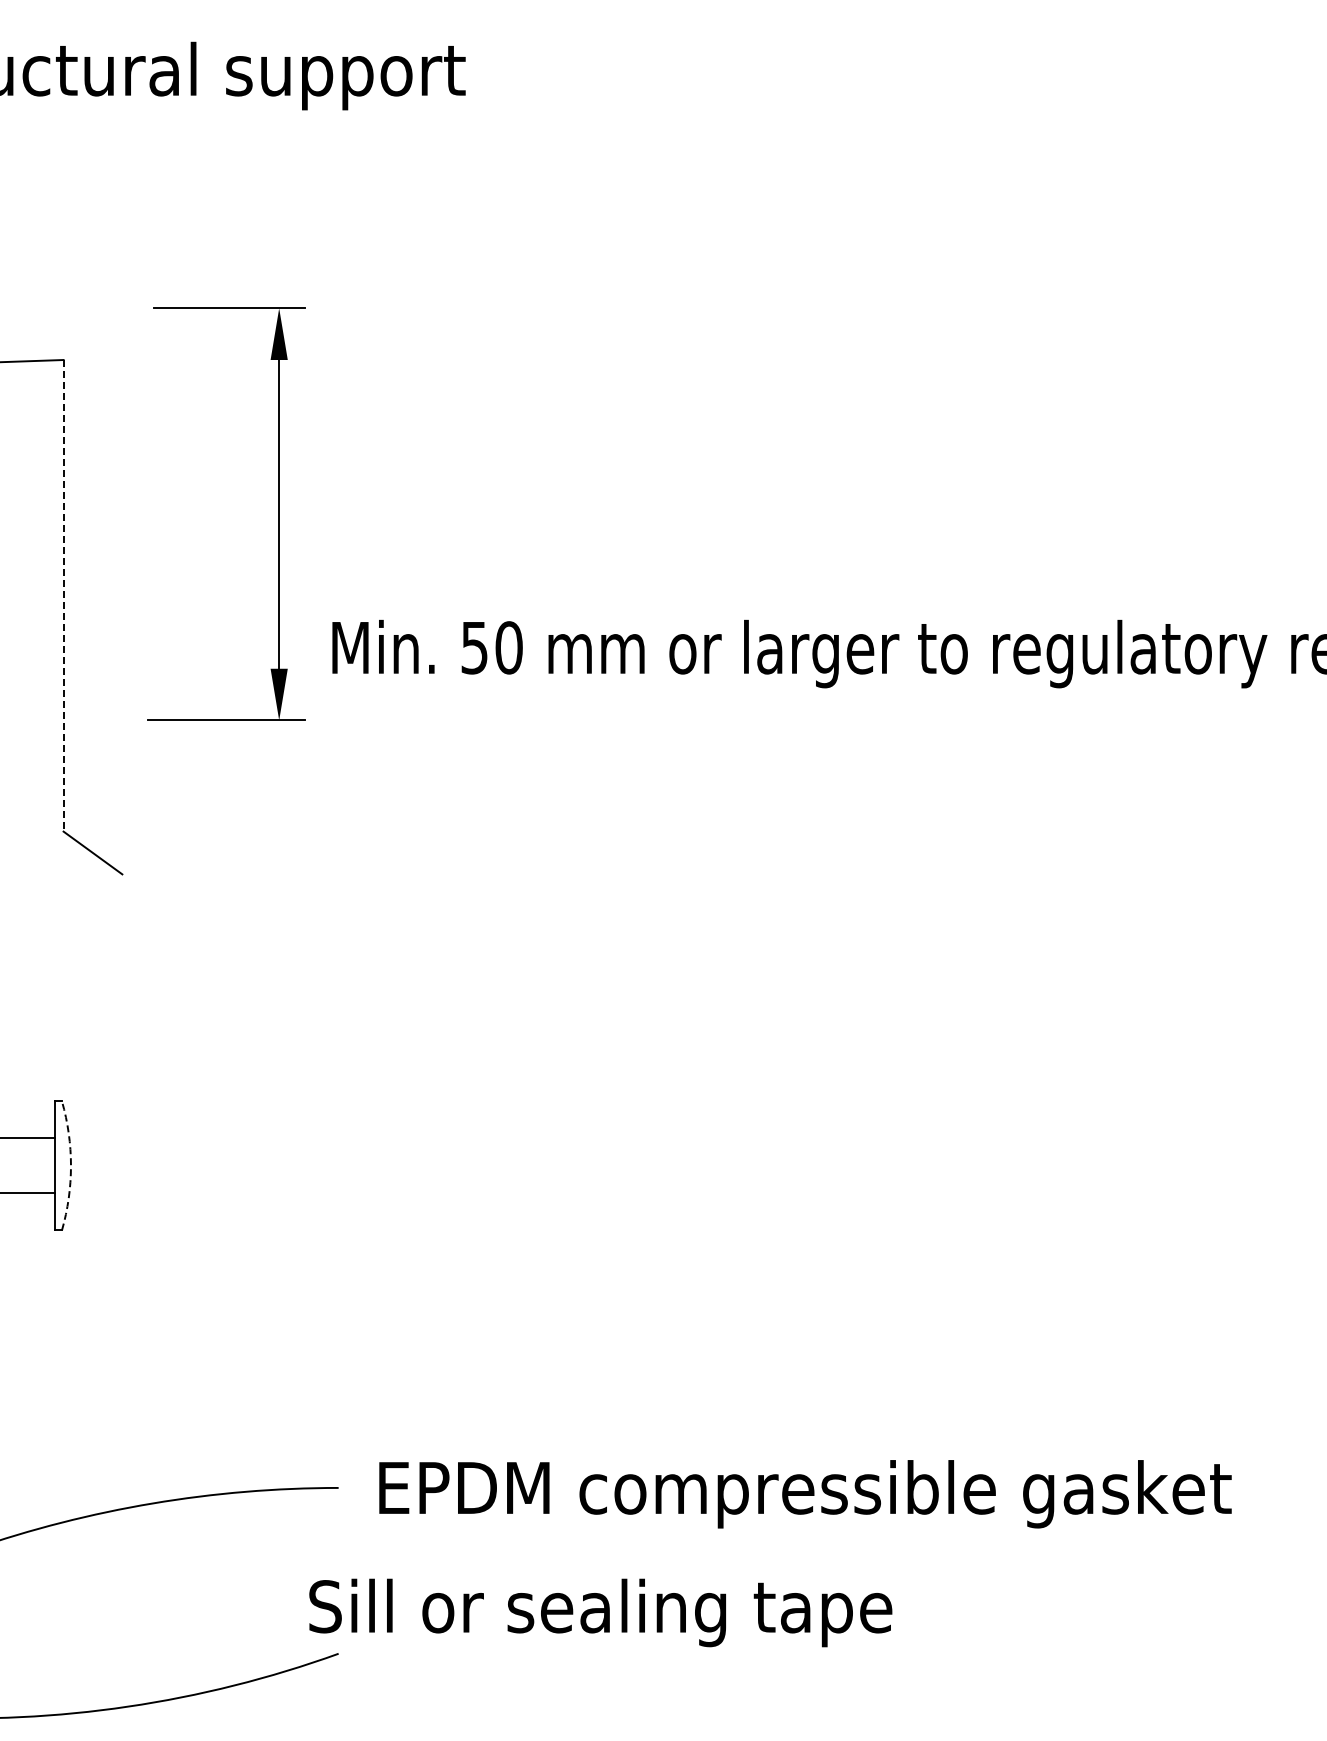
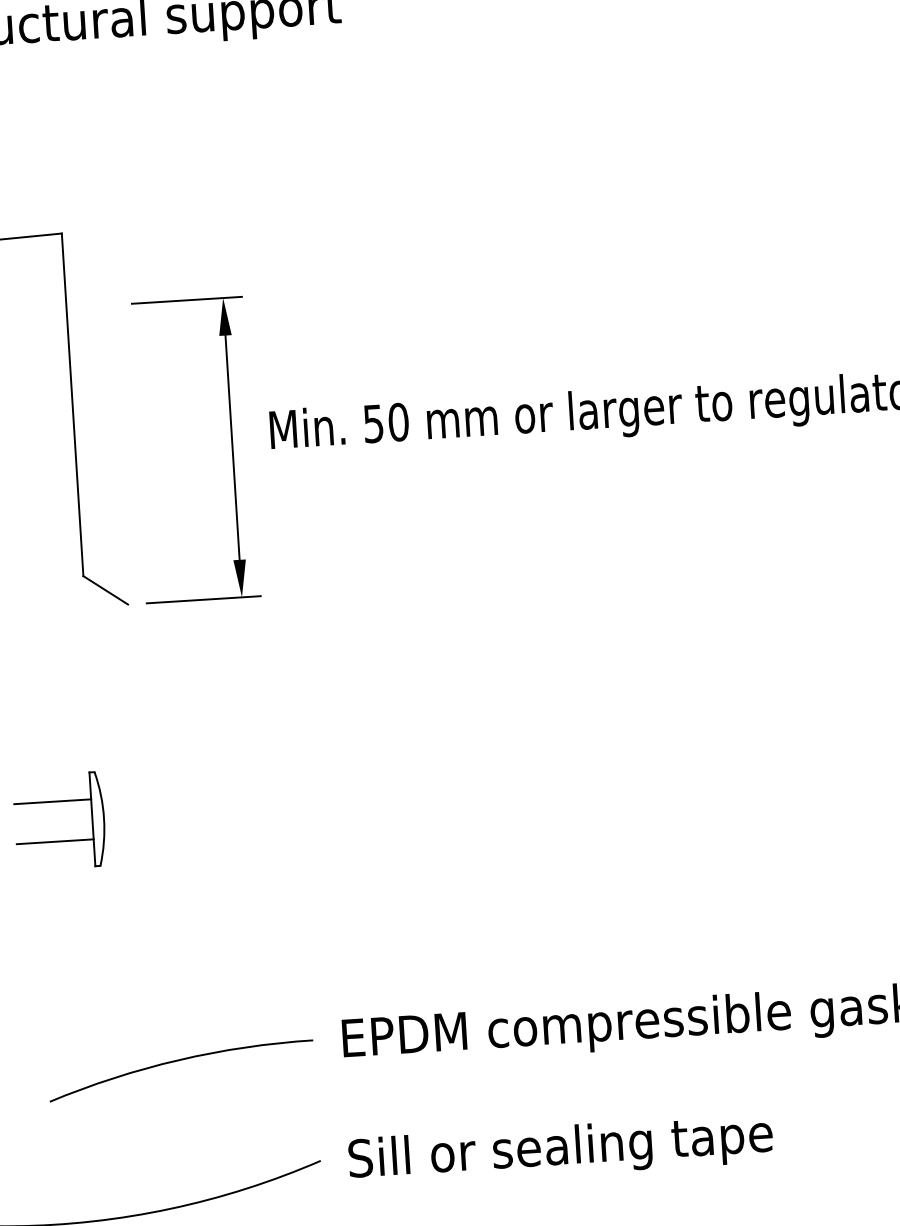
part: (278, 513) -> (232, 447), moved
line: (63, 595) -> (72, 404), dashed -> solid
arc: (71, 1165) -> (104, 818), dashed -> solid
text: (600, 1612) -> (560, 1149), moved

